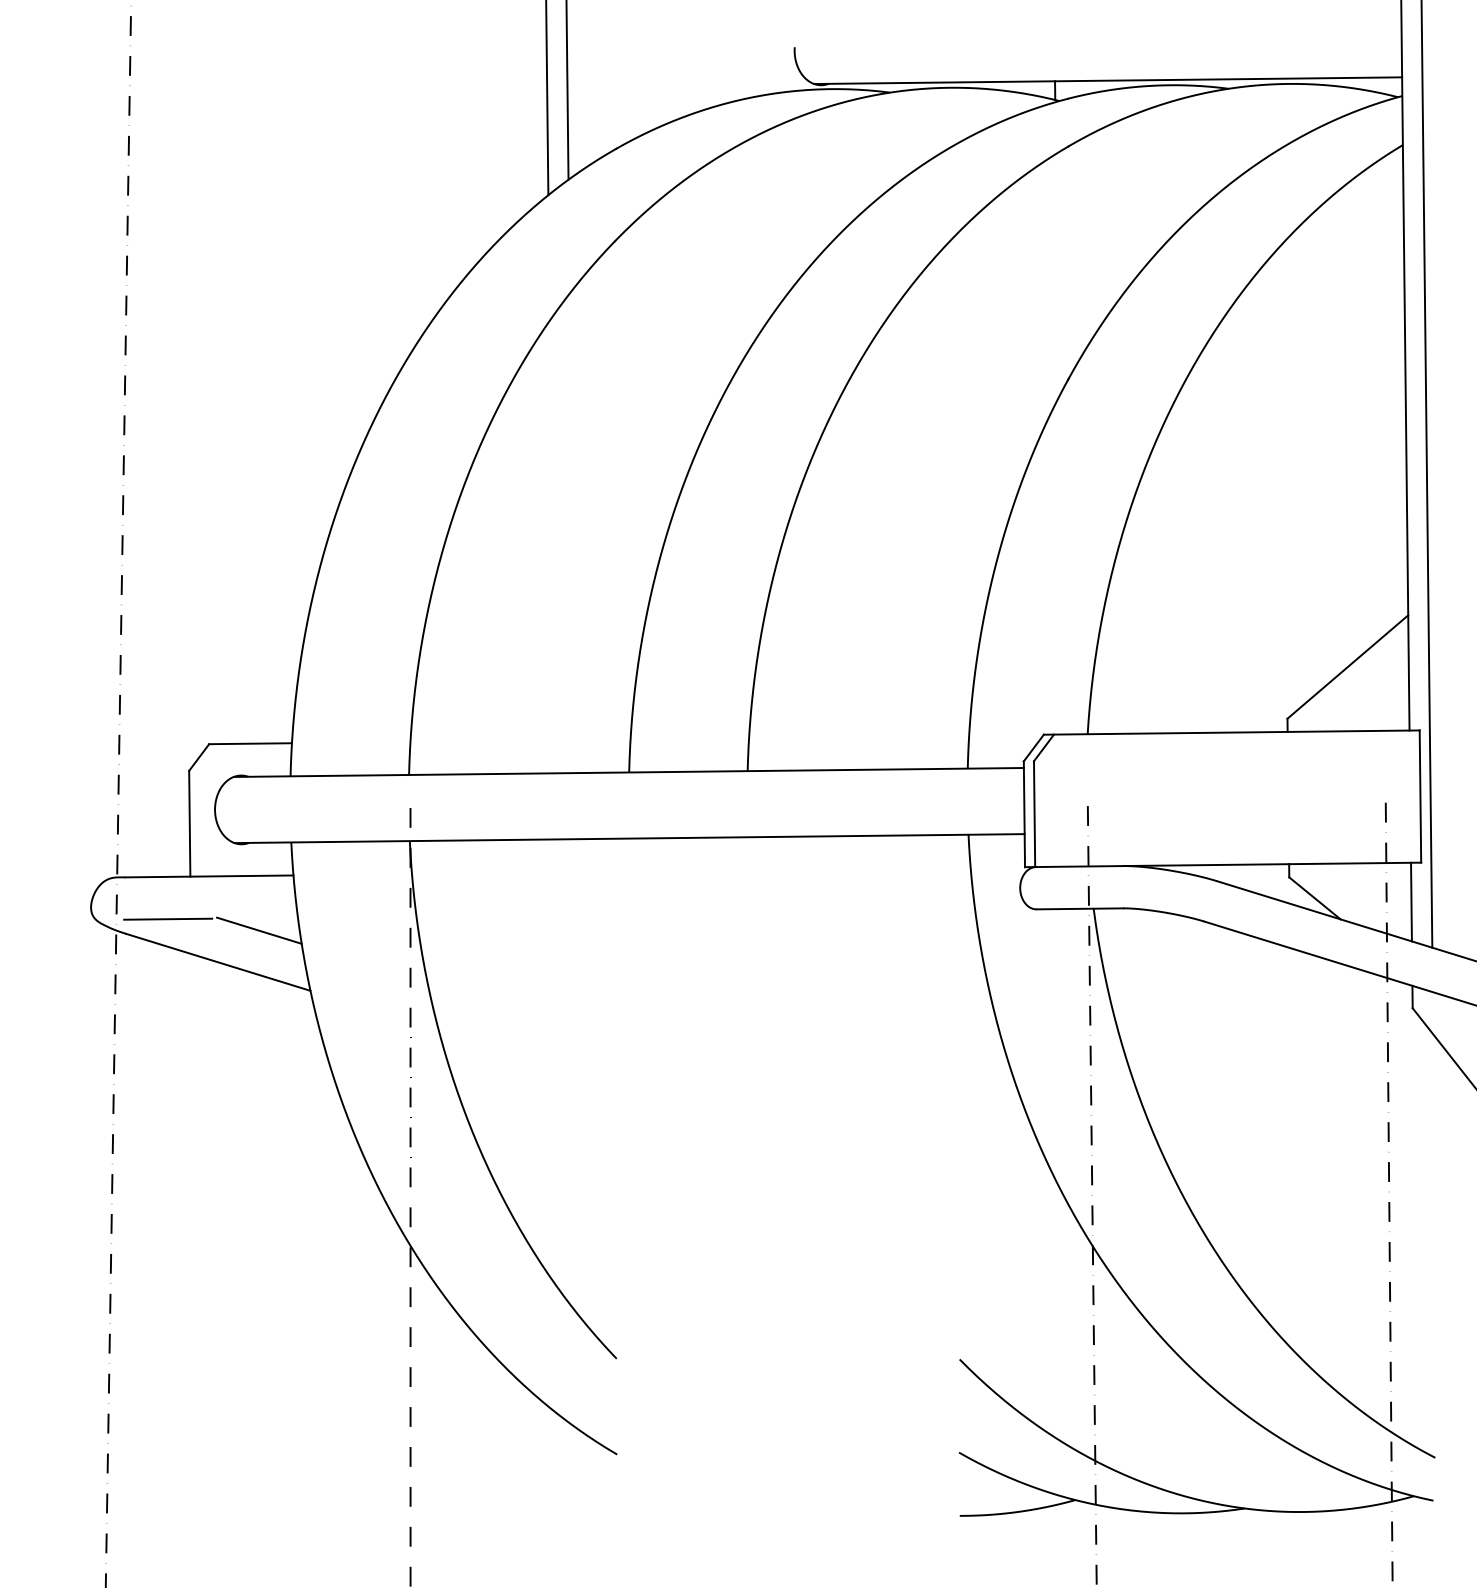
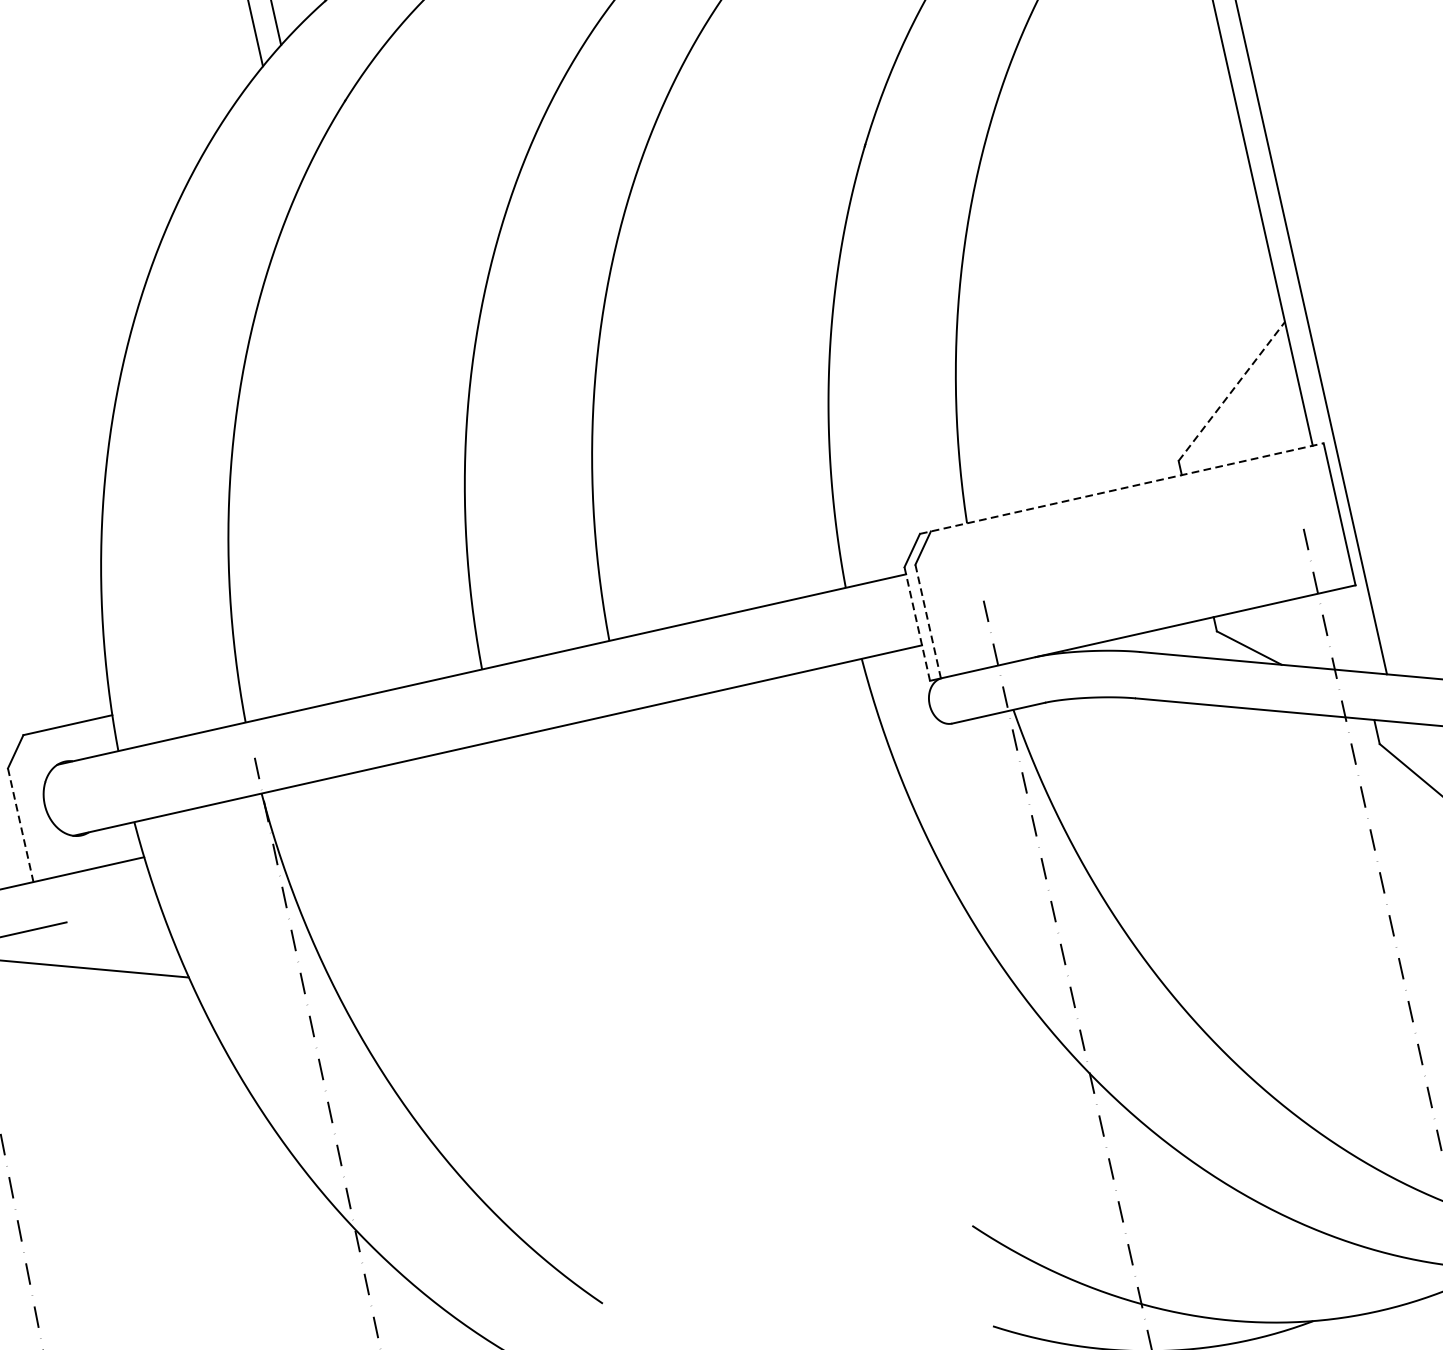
line: (1348, 666) -> (1232, 390), solid -> dashed
line: (1231, 732) -> (1121, 488), solid -> dashed
line: (1024, 814) -> (917, 624), solid -> dashed
line: (1034, 814) -> (928, 621), solid -> dashed
line: (189, 823) -> (20, 825), solid -> dashed
line: (1411, 901) -> (1354, 629), removed
line: (259, 930) -> (120, 924), removed

